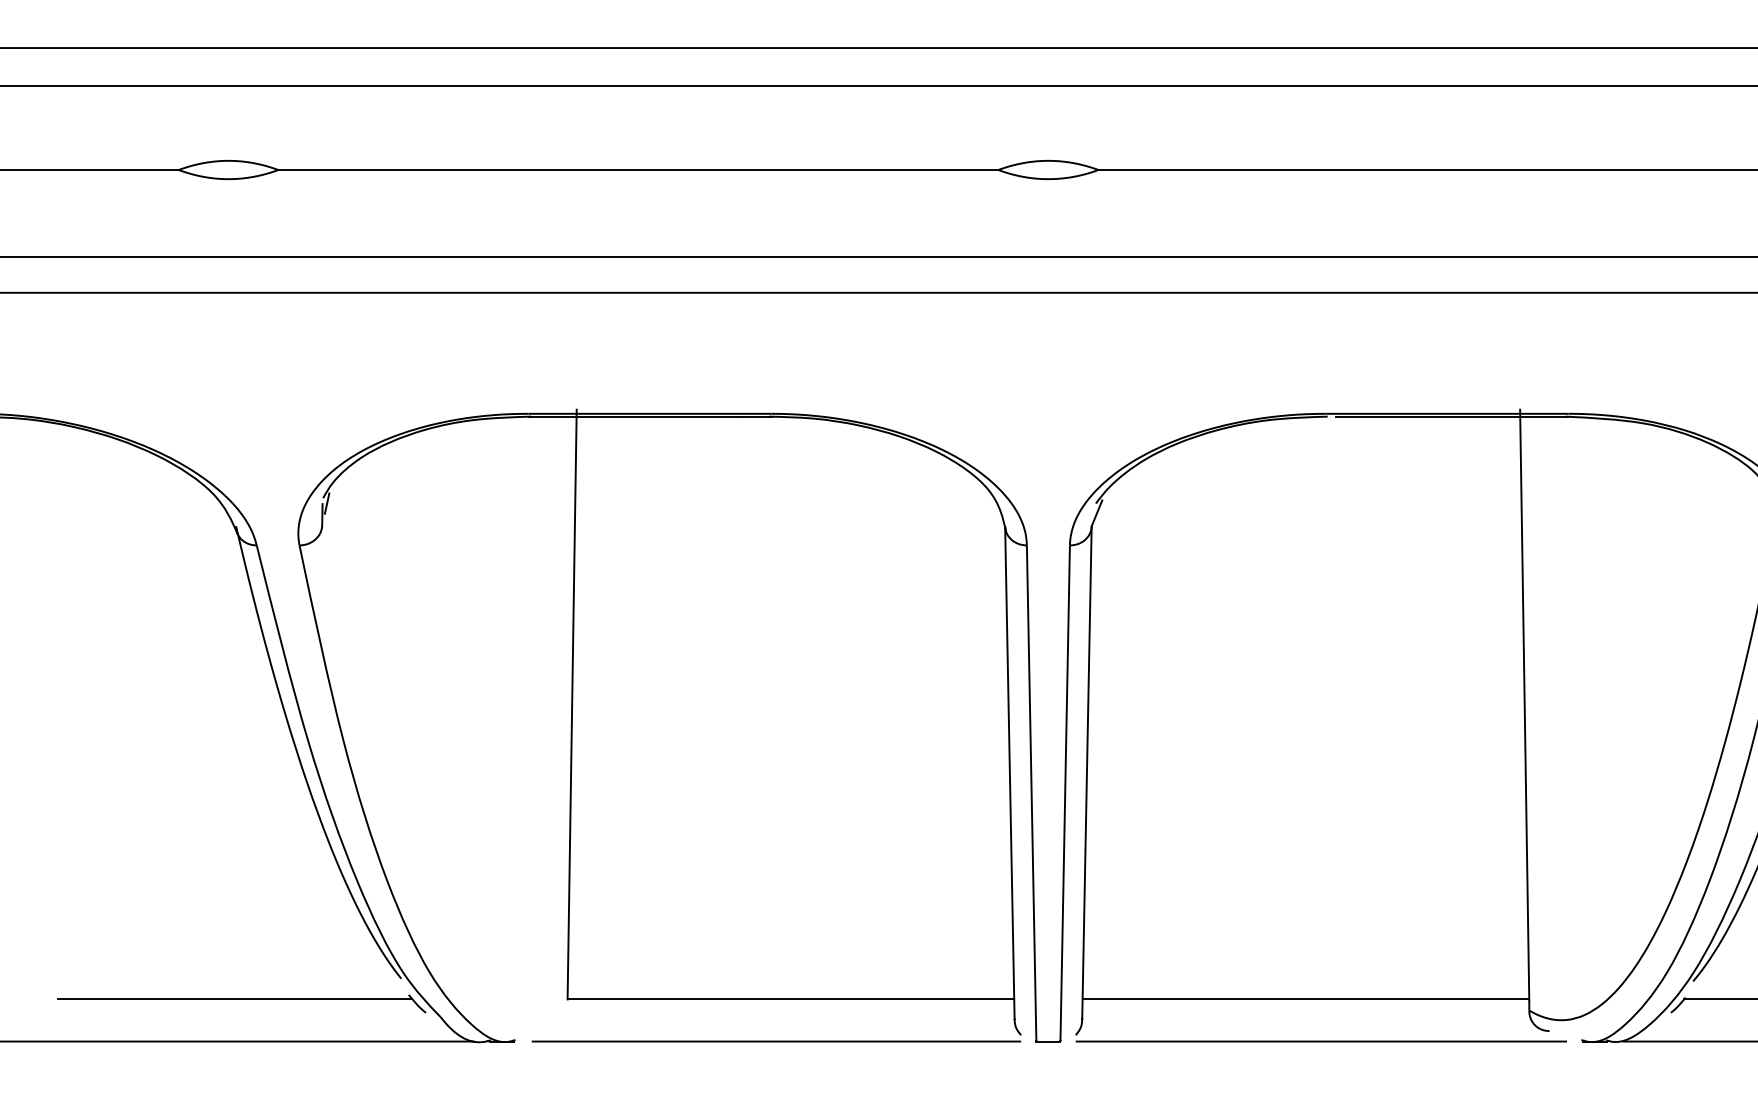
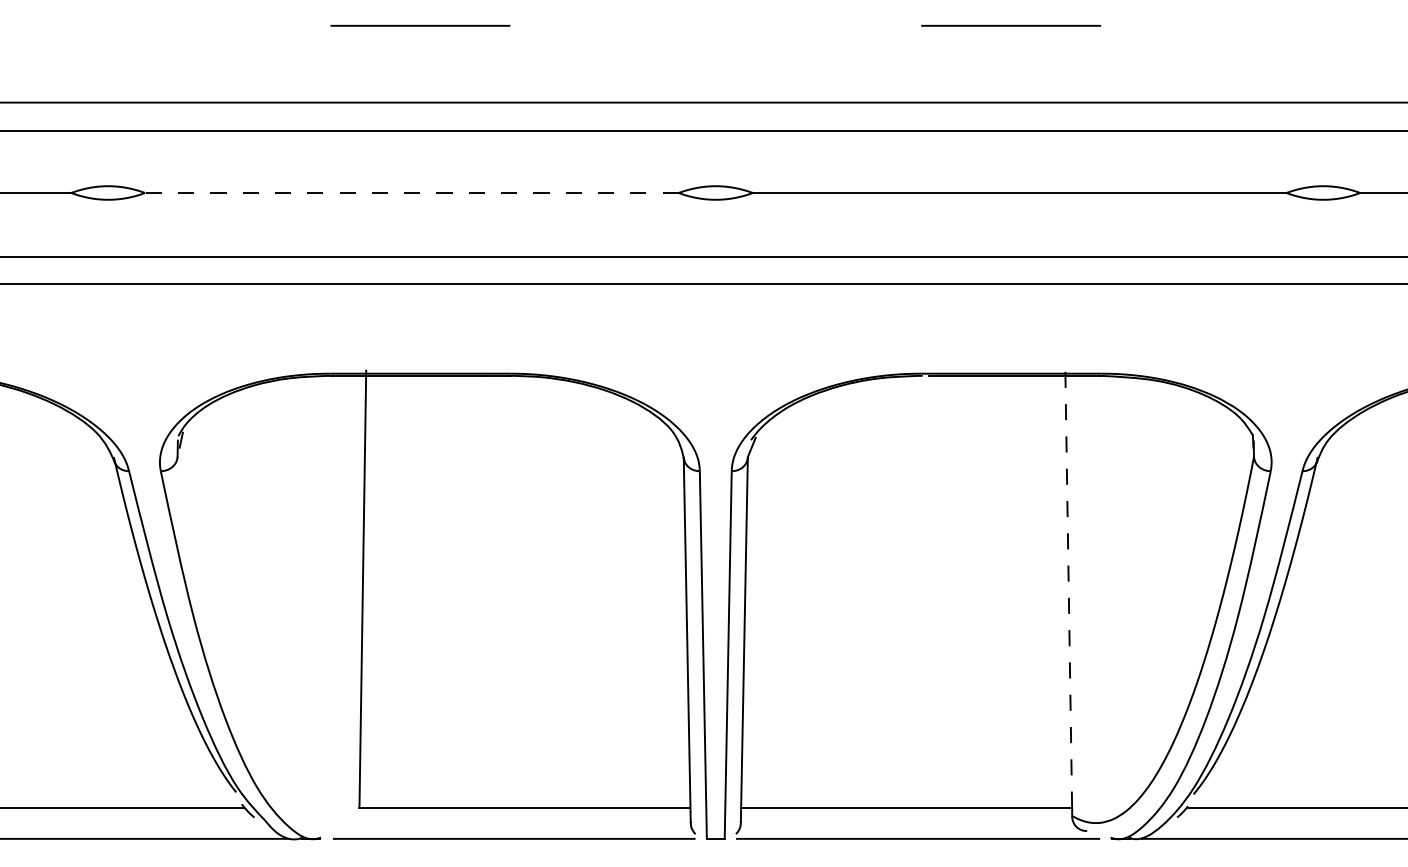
line: (637, 170) -> (411, 193), solid -> dashed
line: (1524, 705) -> (1068, 589), solid -> dashed

